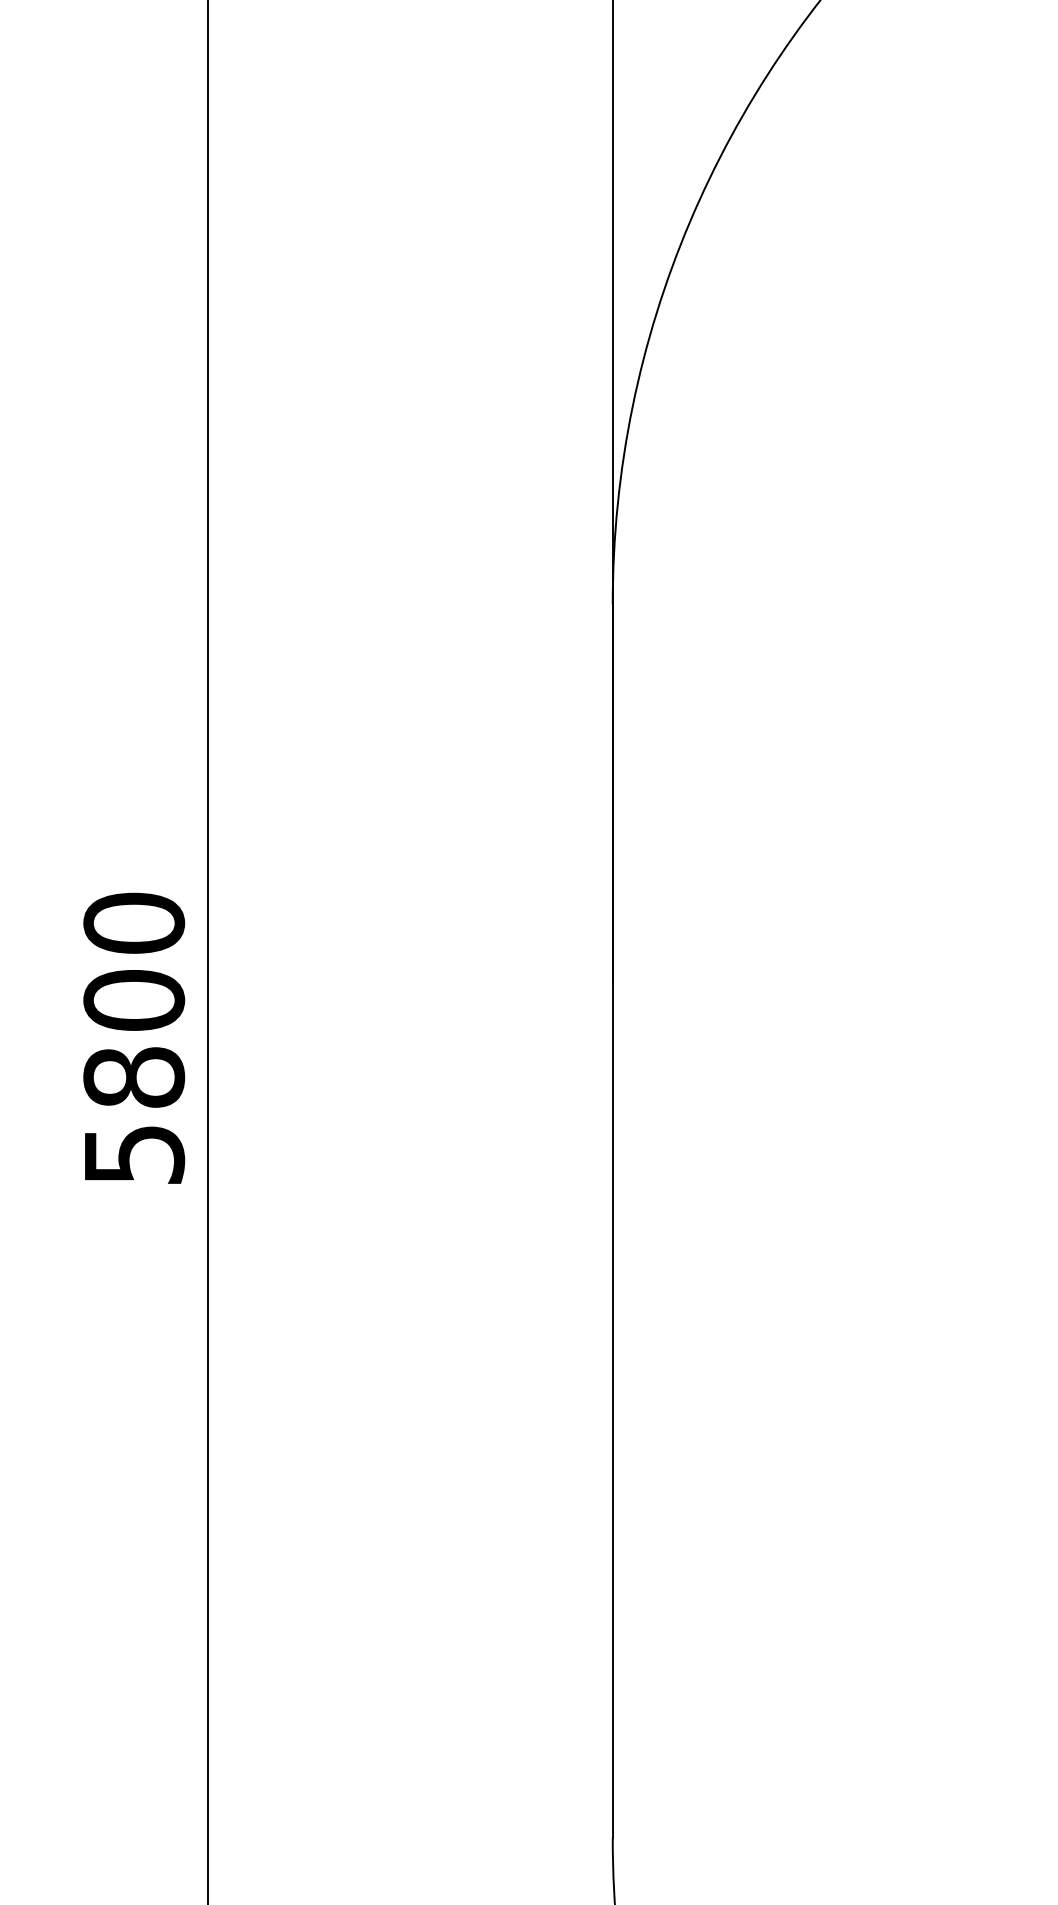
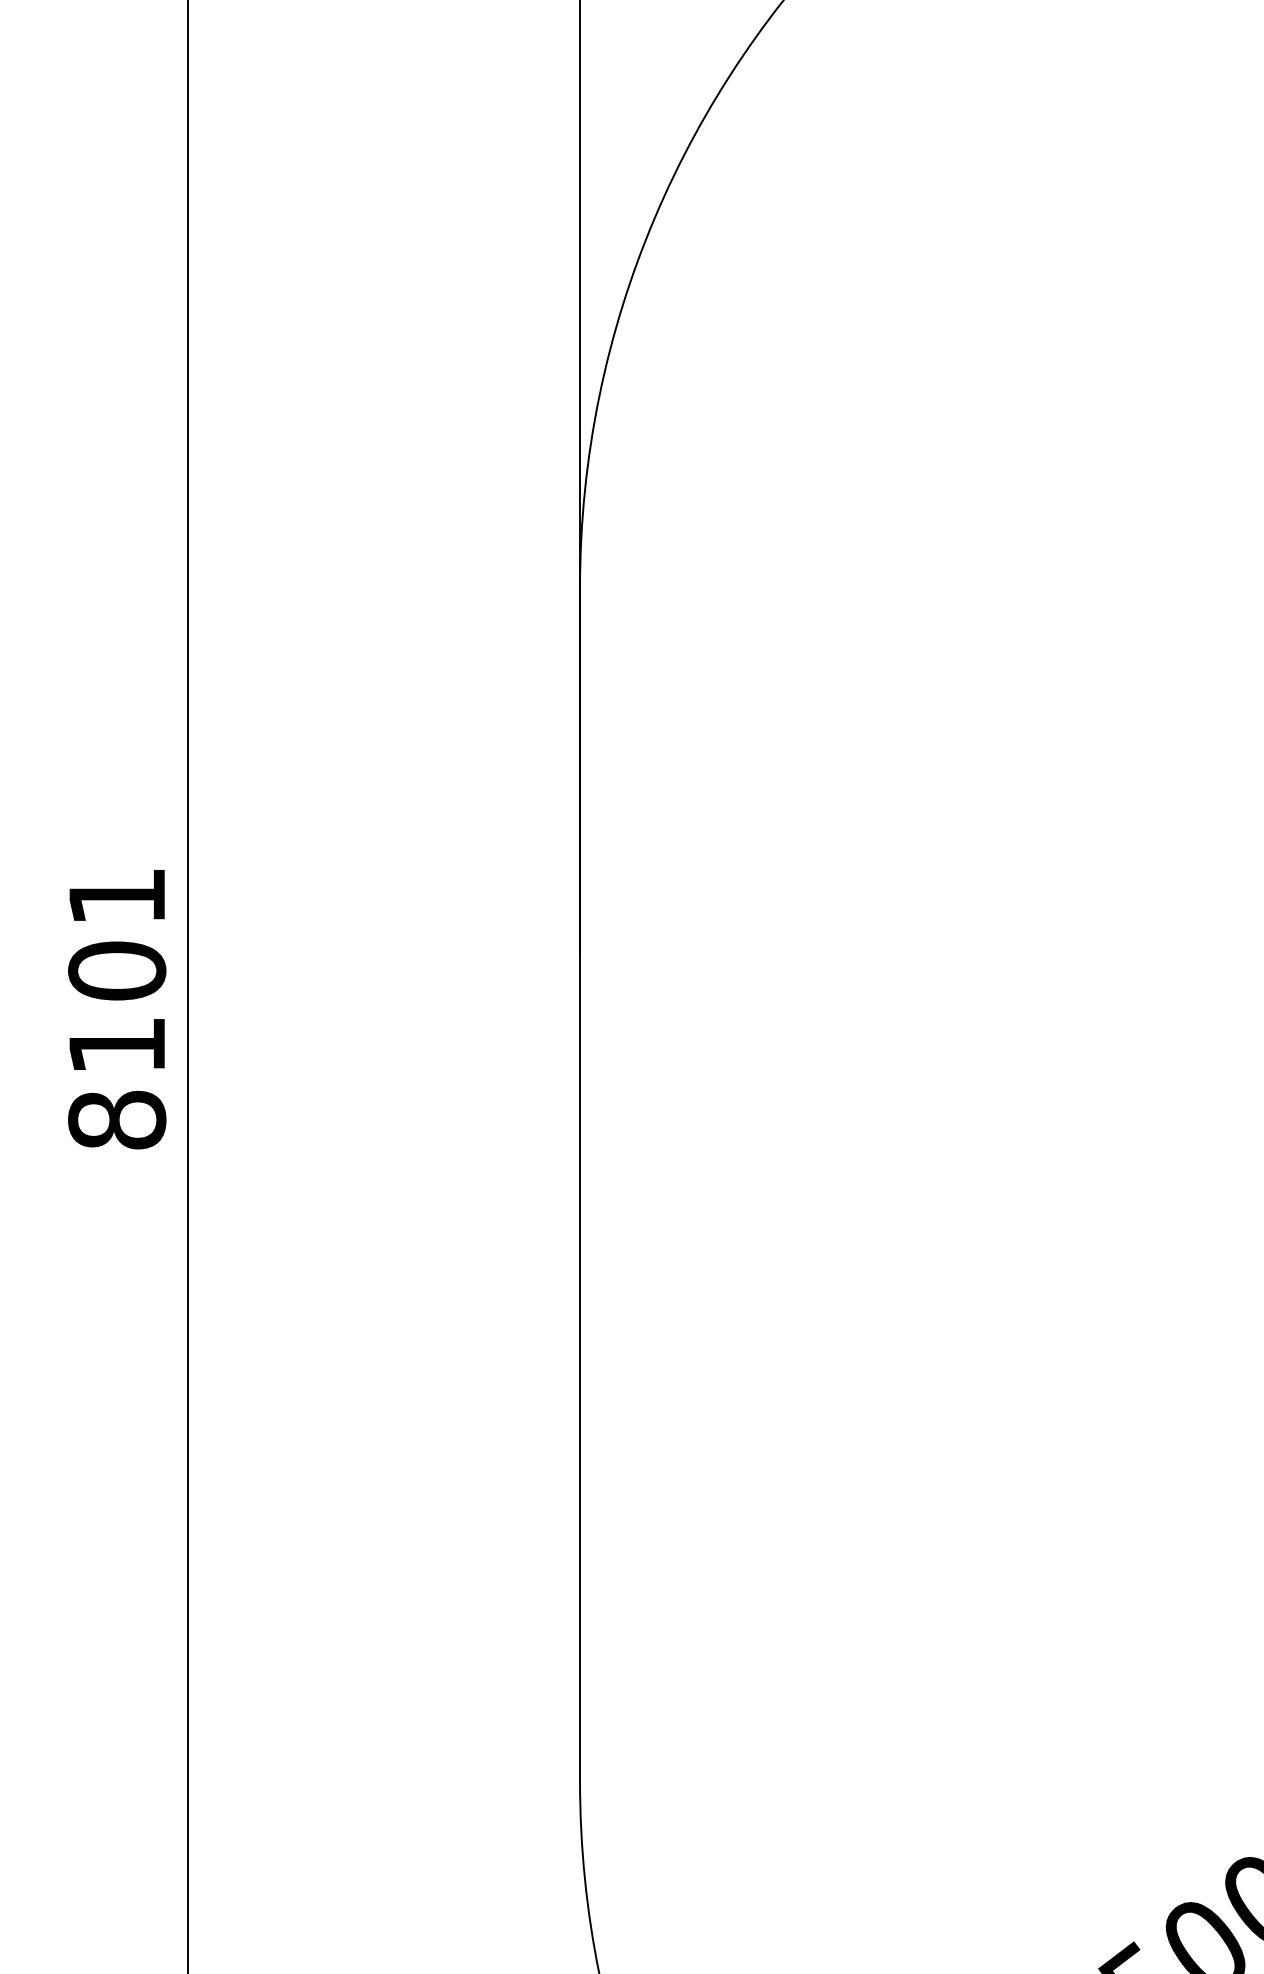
text: (134, 1039) -> (117, 1008), 5800 -> 8101

